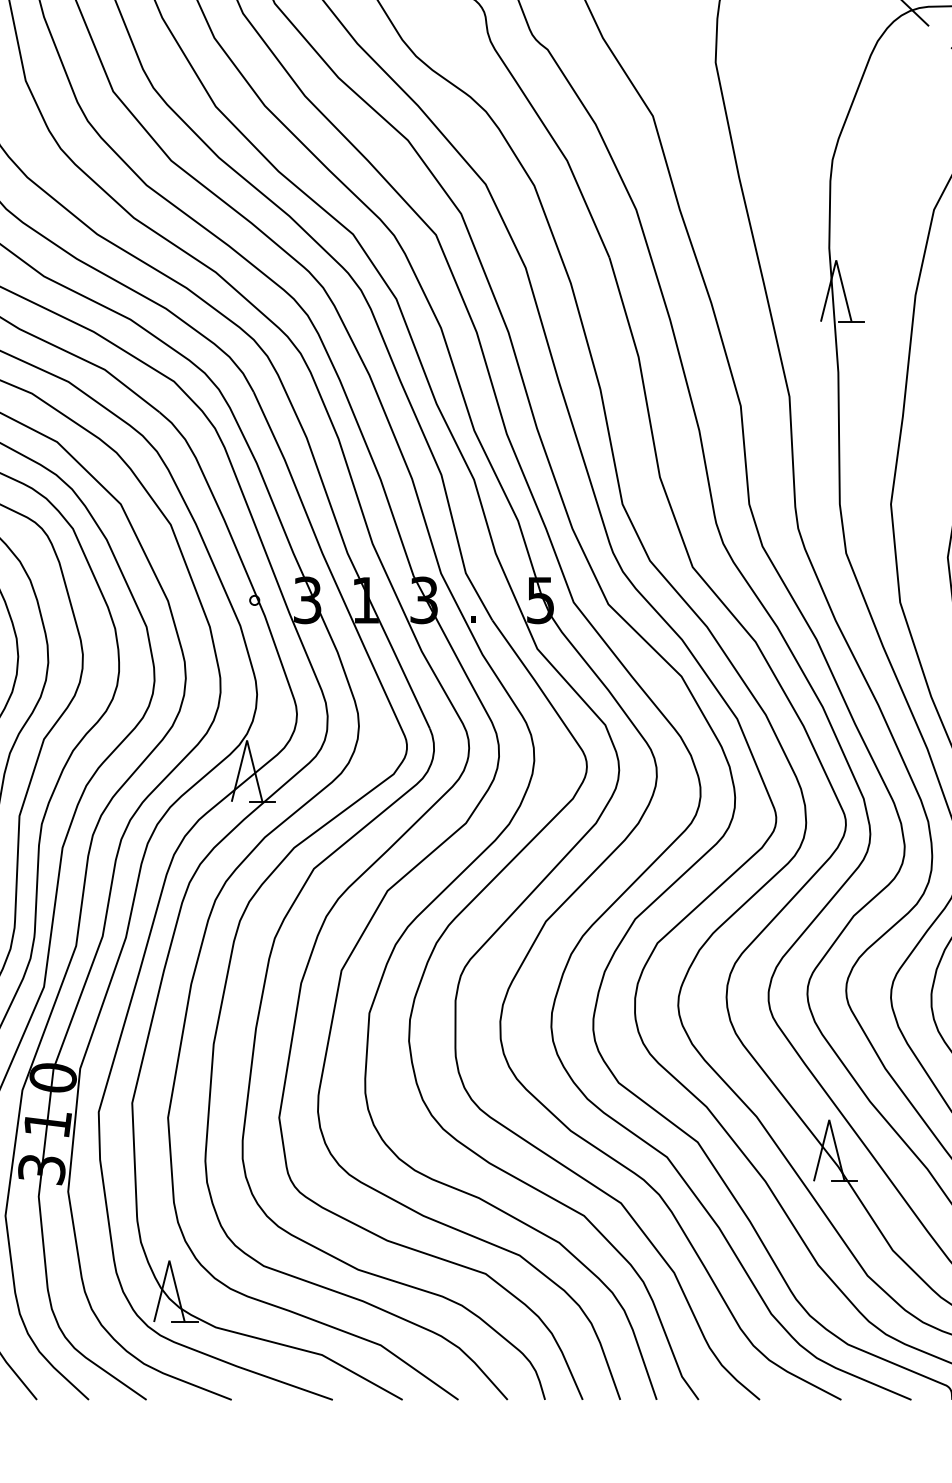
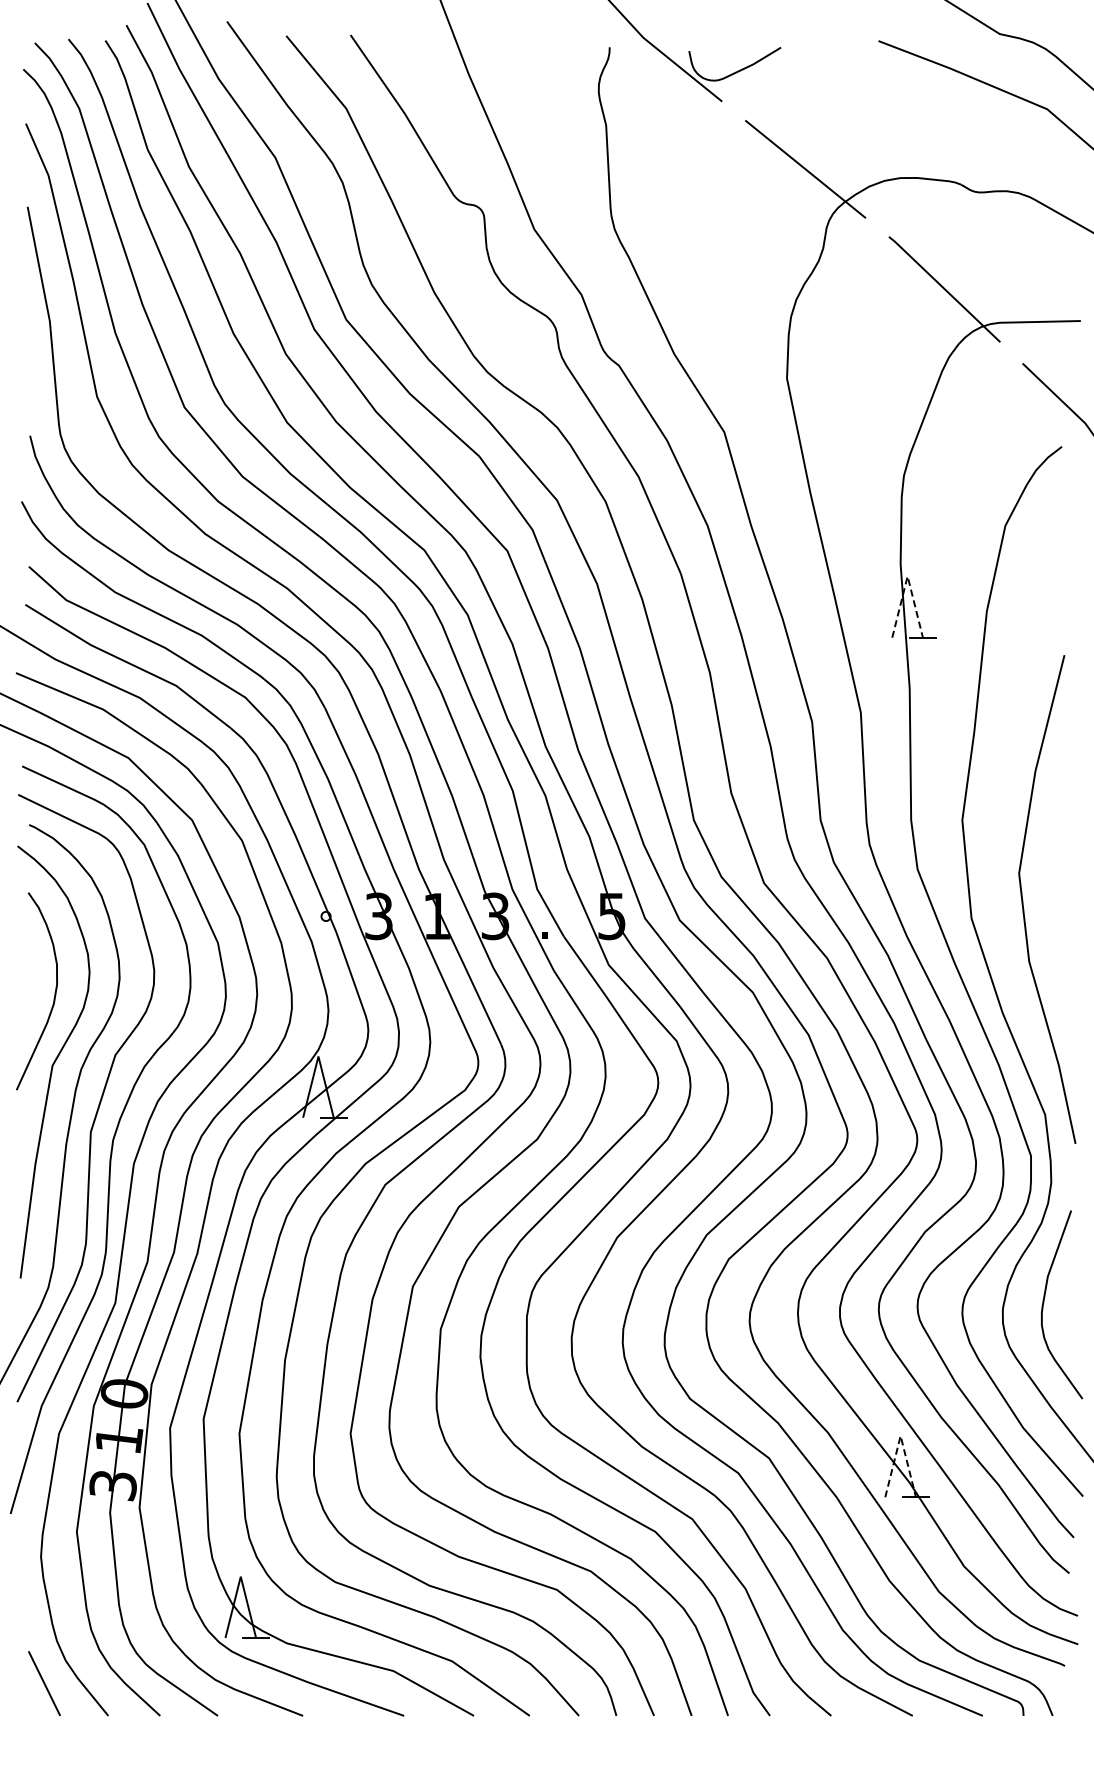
line: (836, 260) -> (907, 576), solid -> dashed
line: (829, 1119) -> (900, 1435), solid -> dashed

